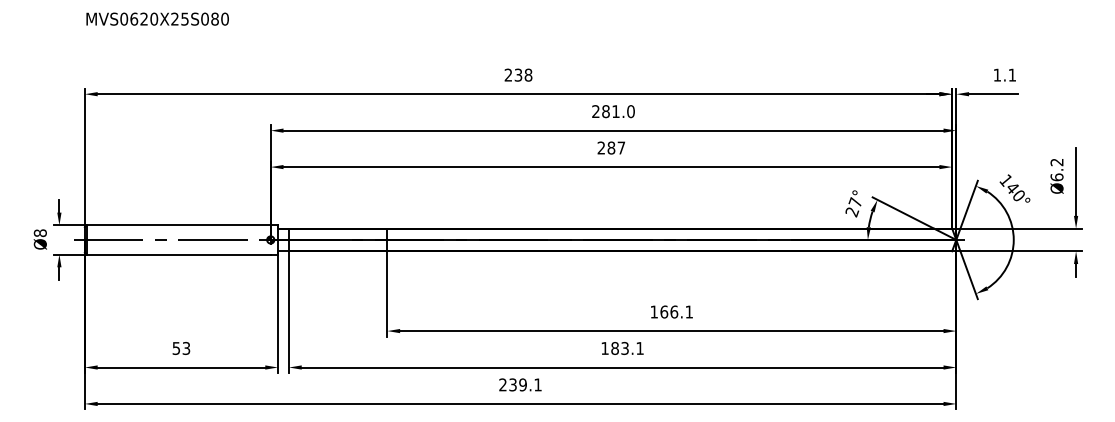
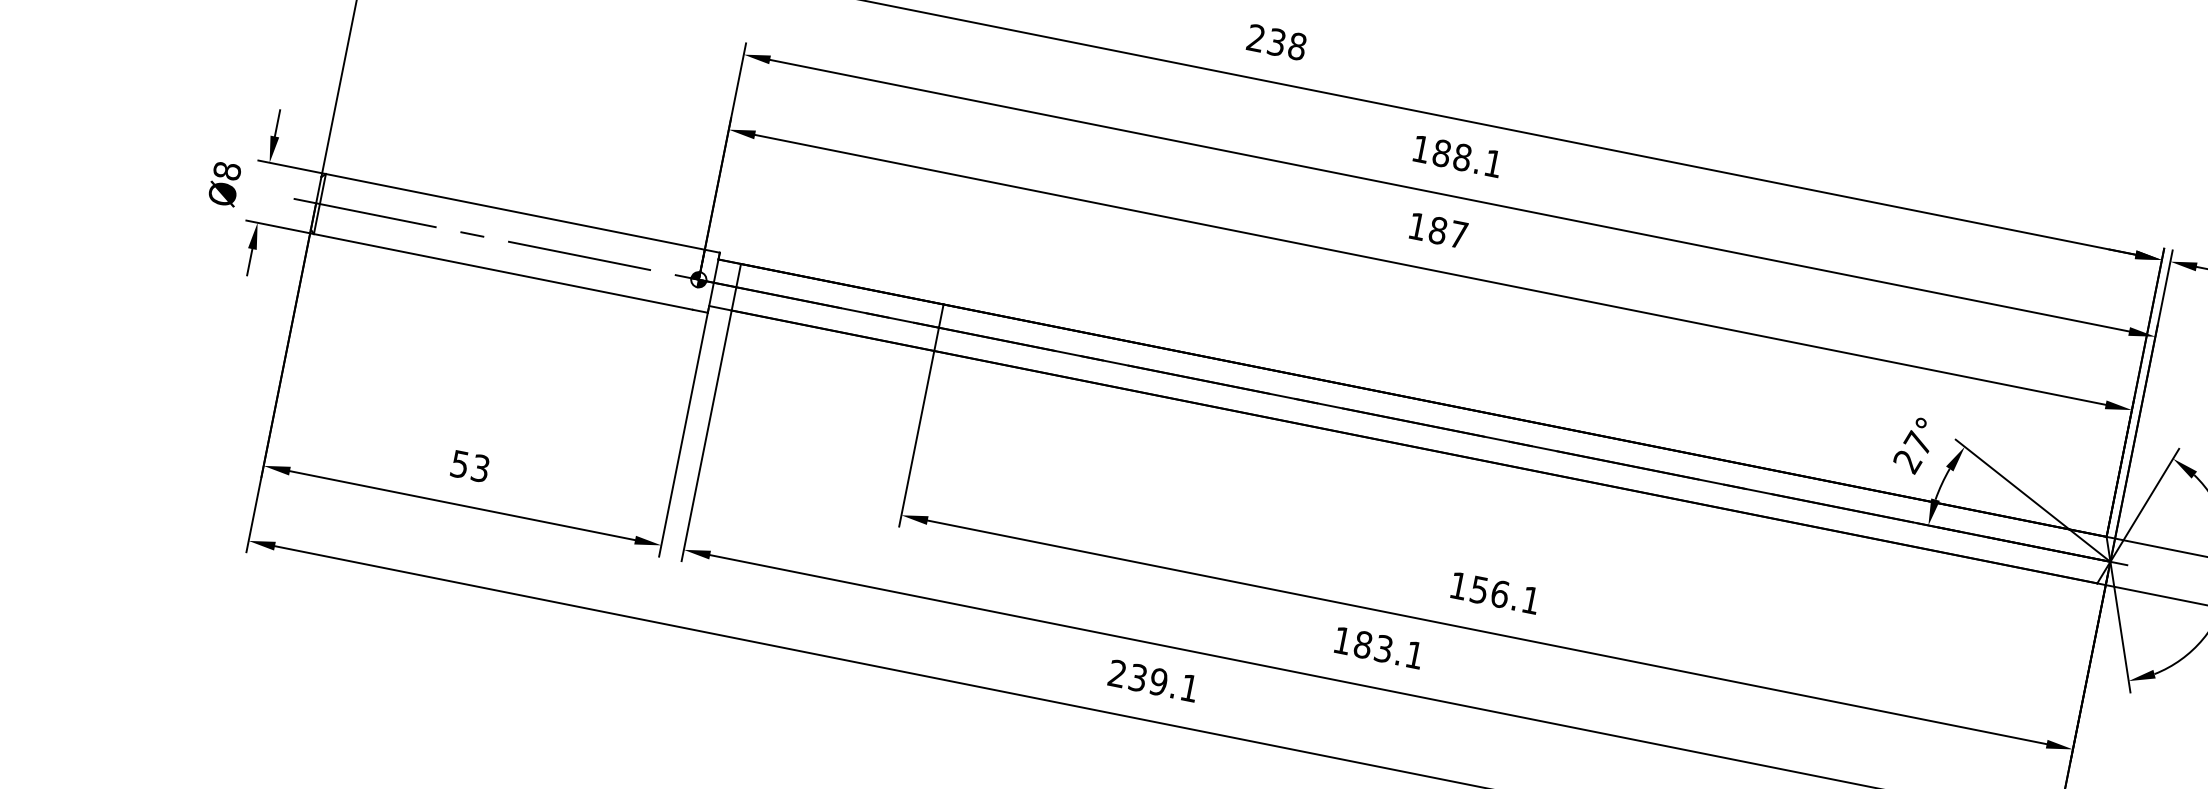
text: (613, 111) -> (1457, 156), 281.0 -> 188.1
text: (600, 147) -> (1415, 225), 287 -> 187
text: (664, 311) -> (1480, 589), 166.1 -> 156.1

